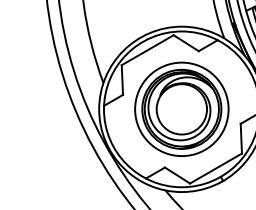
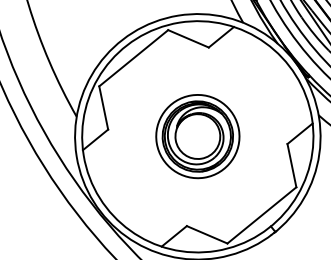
part: (181, 108) -> (197, 135), size x0.6

